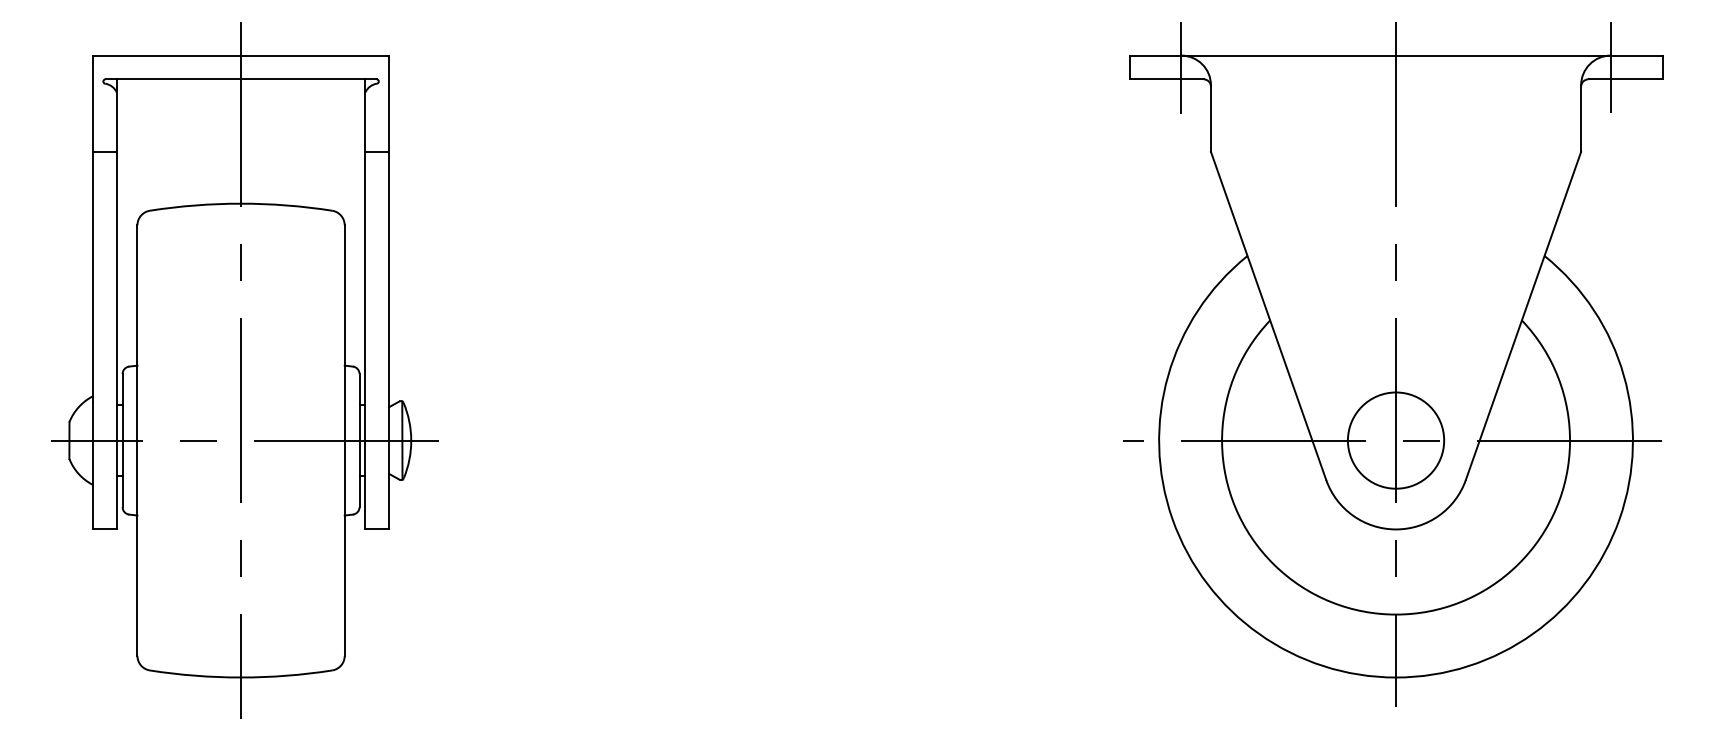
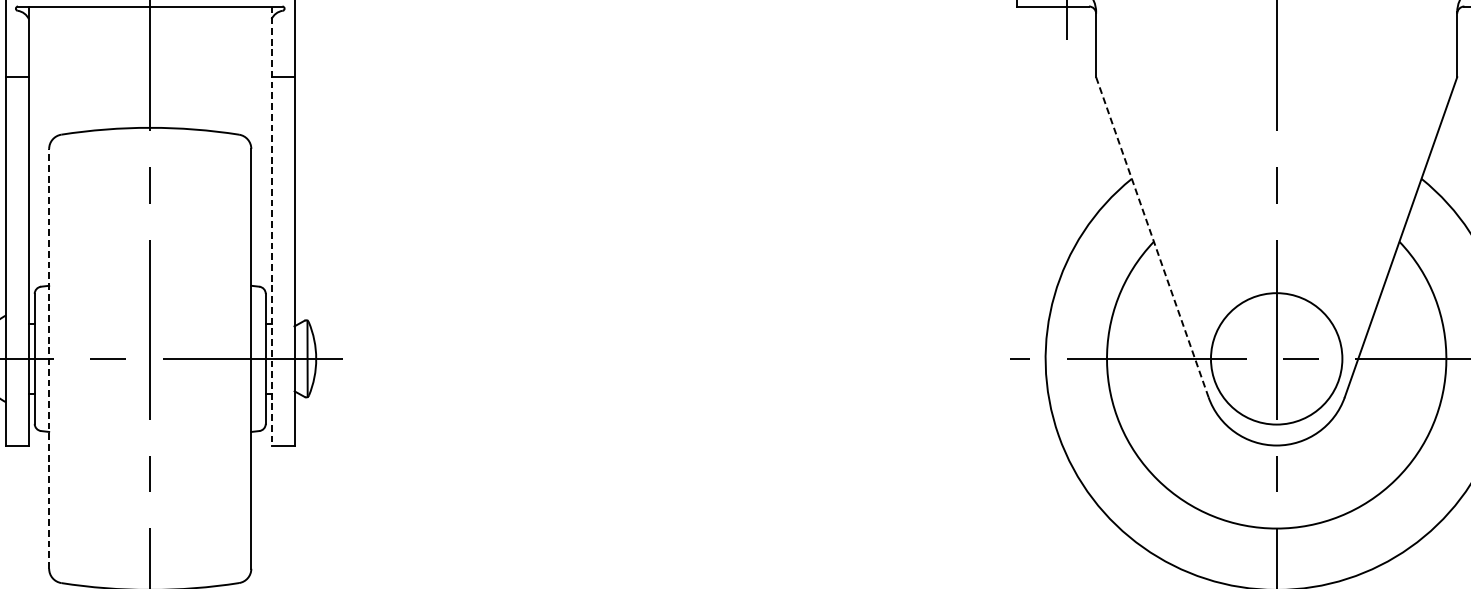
line: (365, 304) -> (271, 226), solid -> dashed
line: (1268, 315) -> (1152, 236), solid -> dashed
line: (137, 440) -> (49, 358), solid -> dashed
circle: (1395, 440) -> (1276, 358), size x1.4

